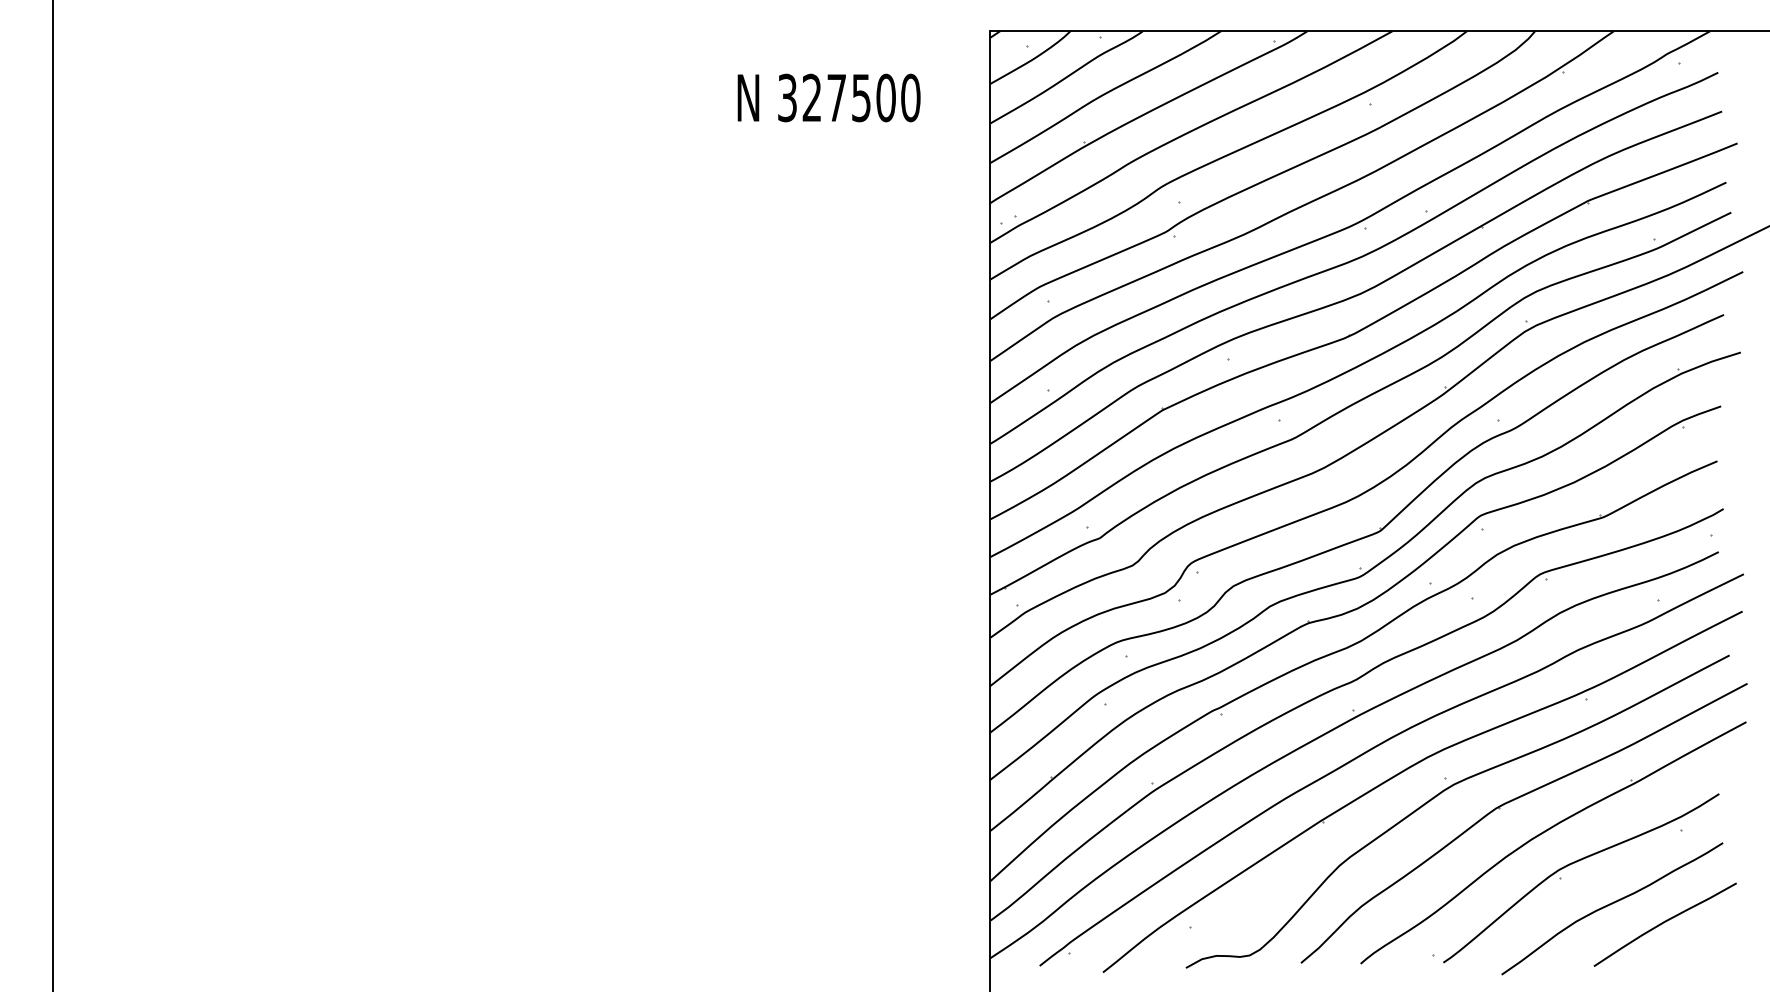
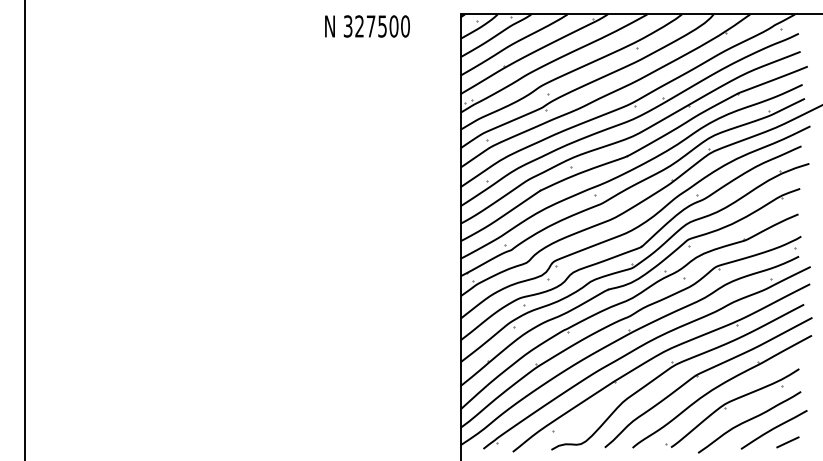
text: (829, 98) -> (367, 26), moved
line: (1693, 952) -> (787, 442), added

